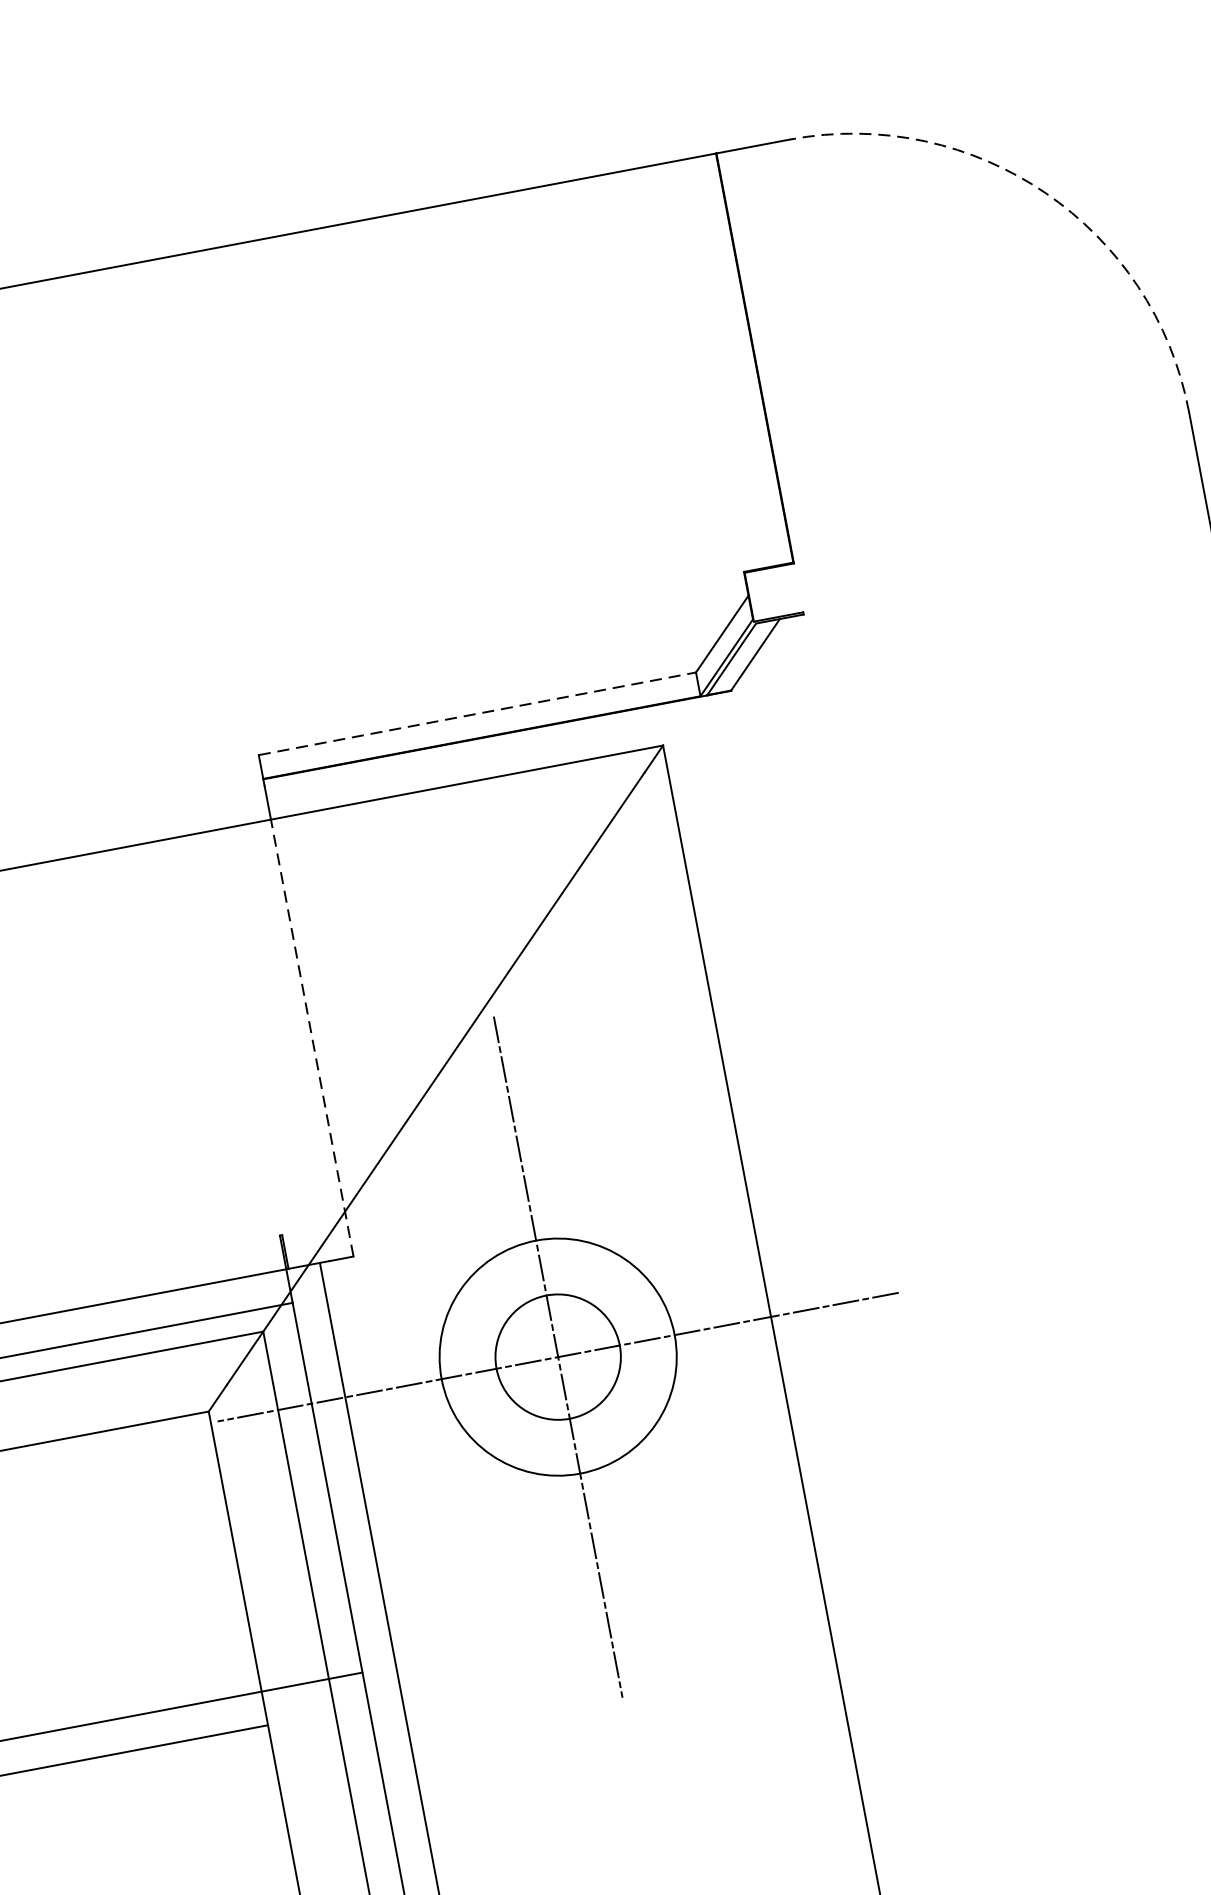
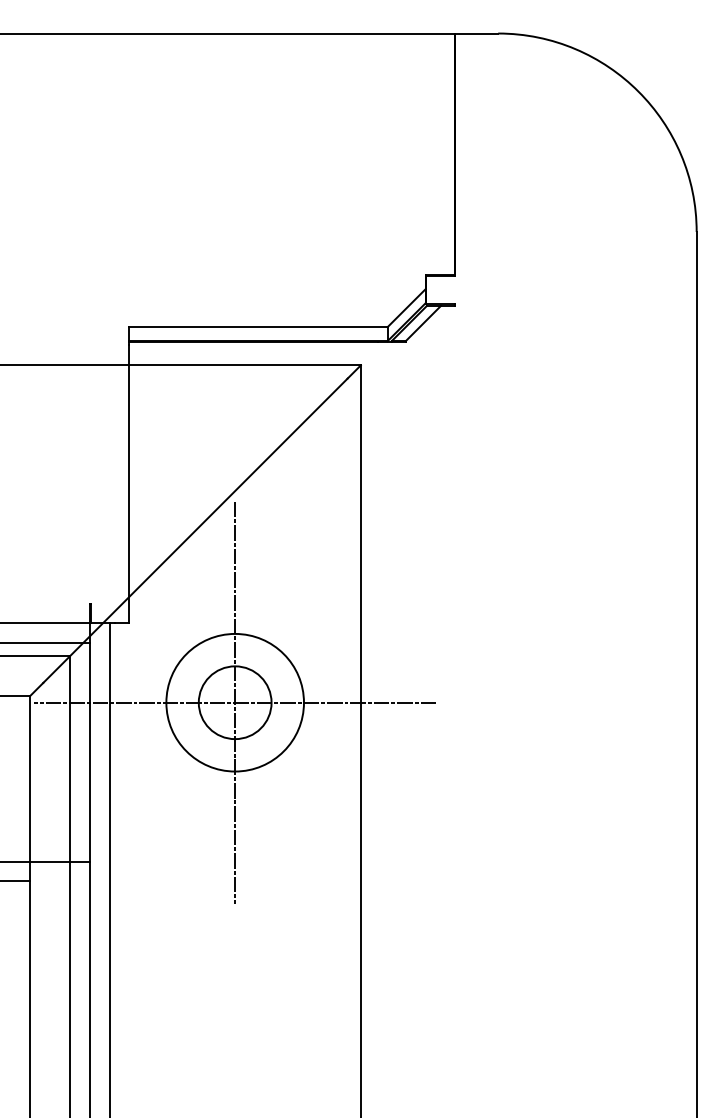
arc: (1045, 192) -> (638, 91), dashed -> solid
line: (477, 714) -> (258, 327), dashed -> solid
line: (312, 1038) -> (129, 494), dashed -> solid

